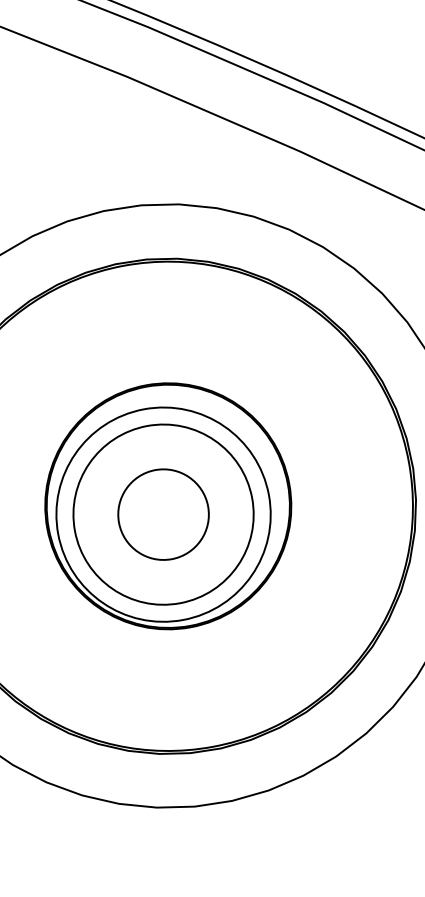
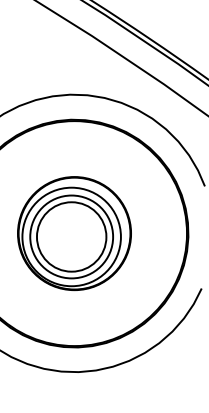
circle: (162, 513) -> (71, 236), size x1.67

